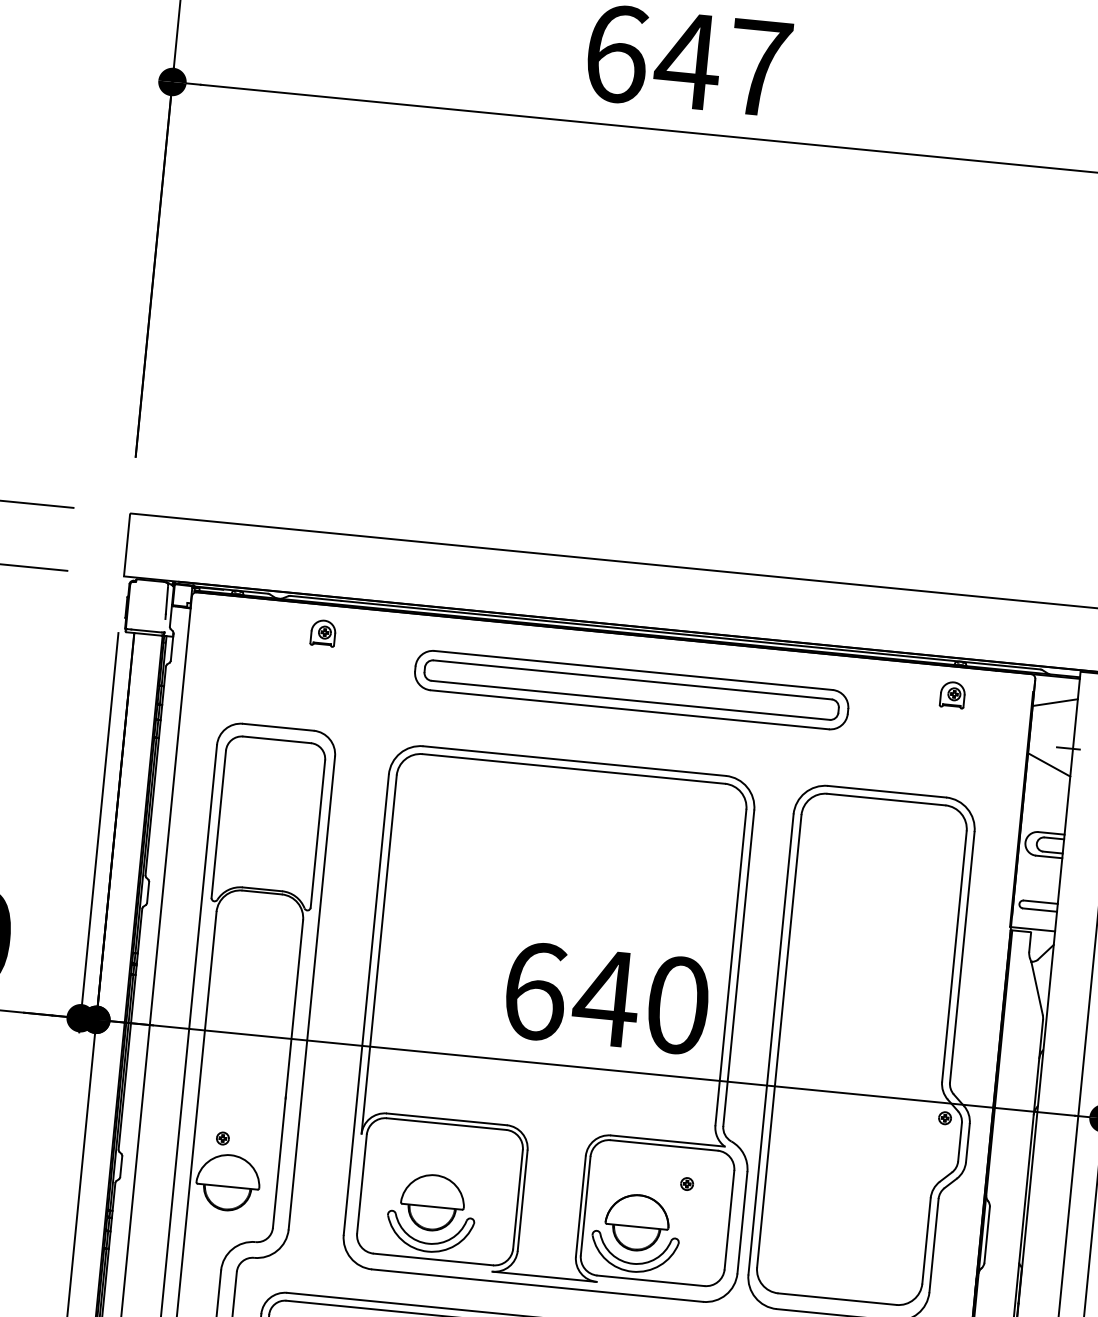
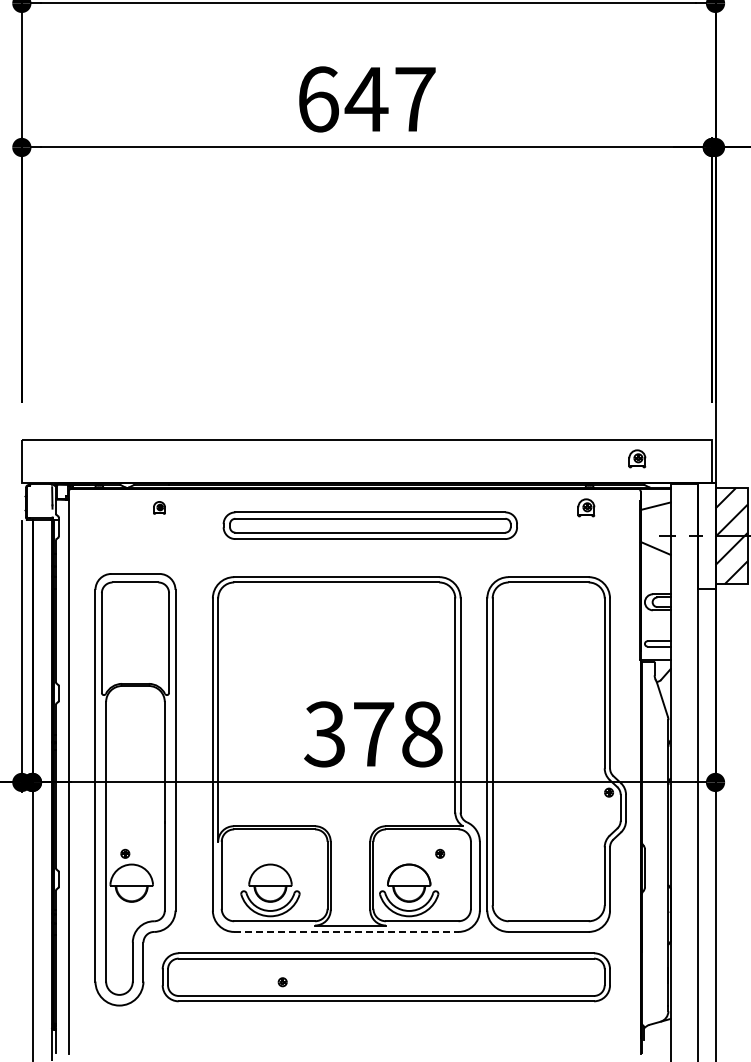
part: (1035, 629) -> (637, 458), added
part: (323, 632) -> (159, 507), size x0.7
text: (606, 998) -> (373, 734), 640 -> 378
line: (537, 1284) -> (346, 931), solid -> dashed

